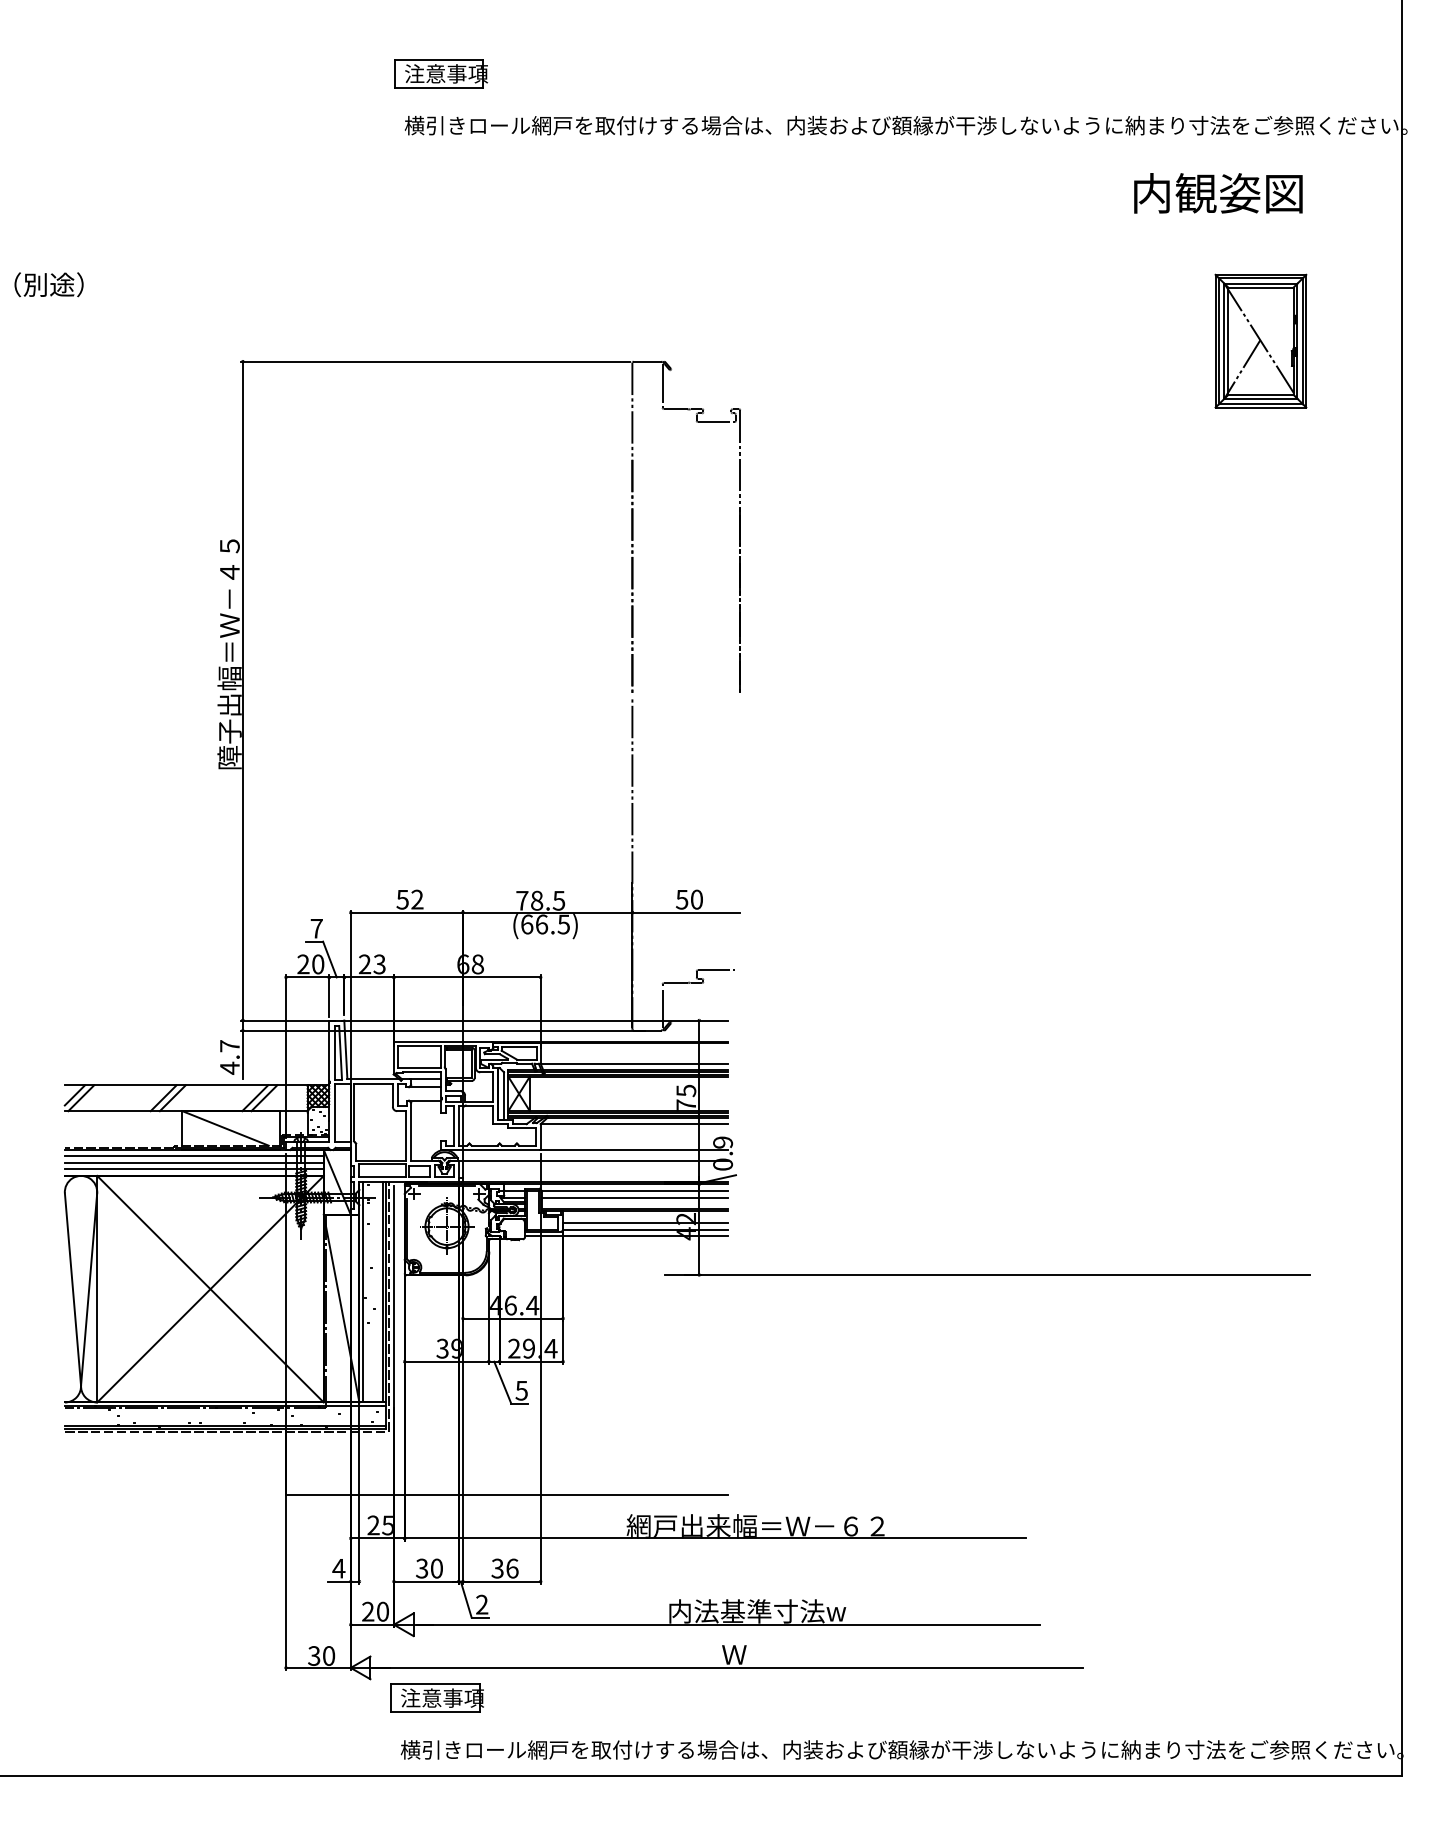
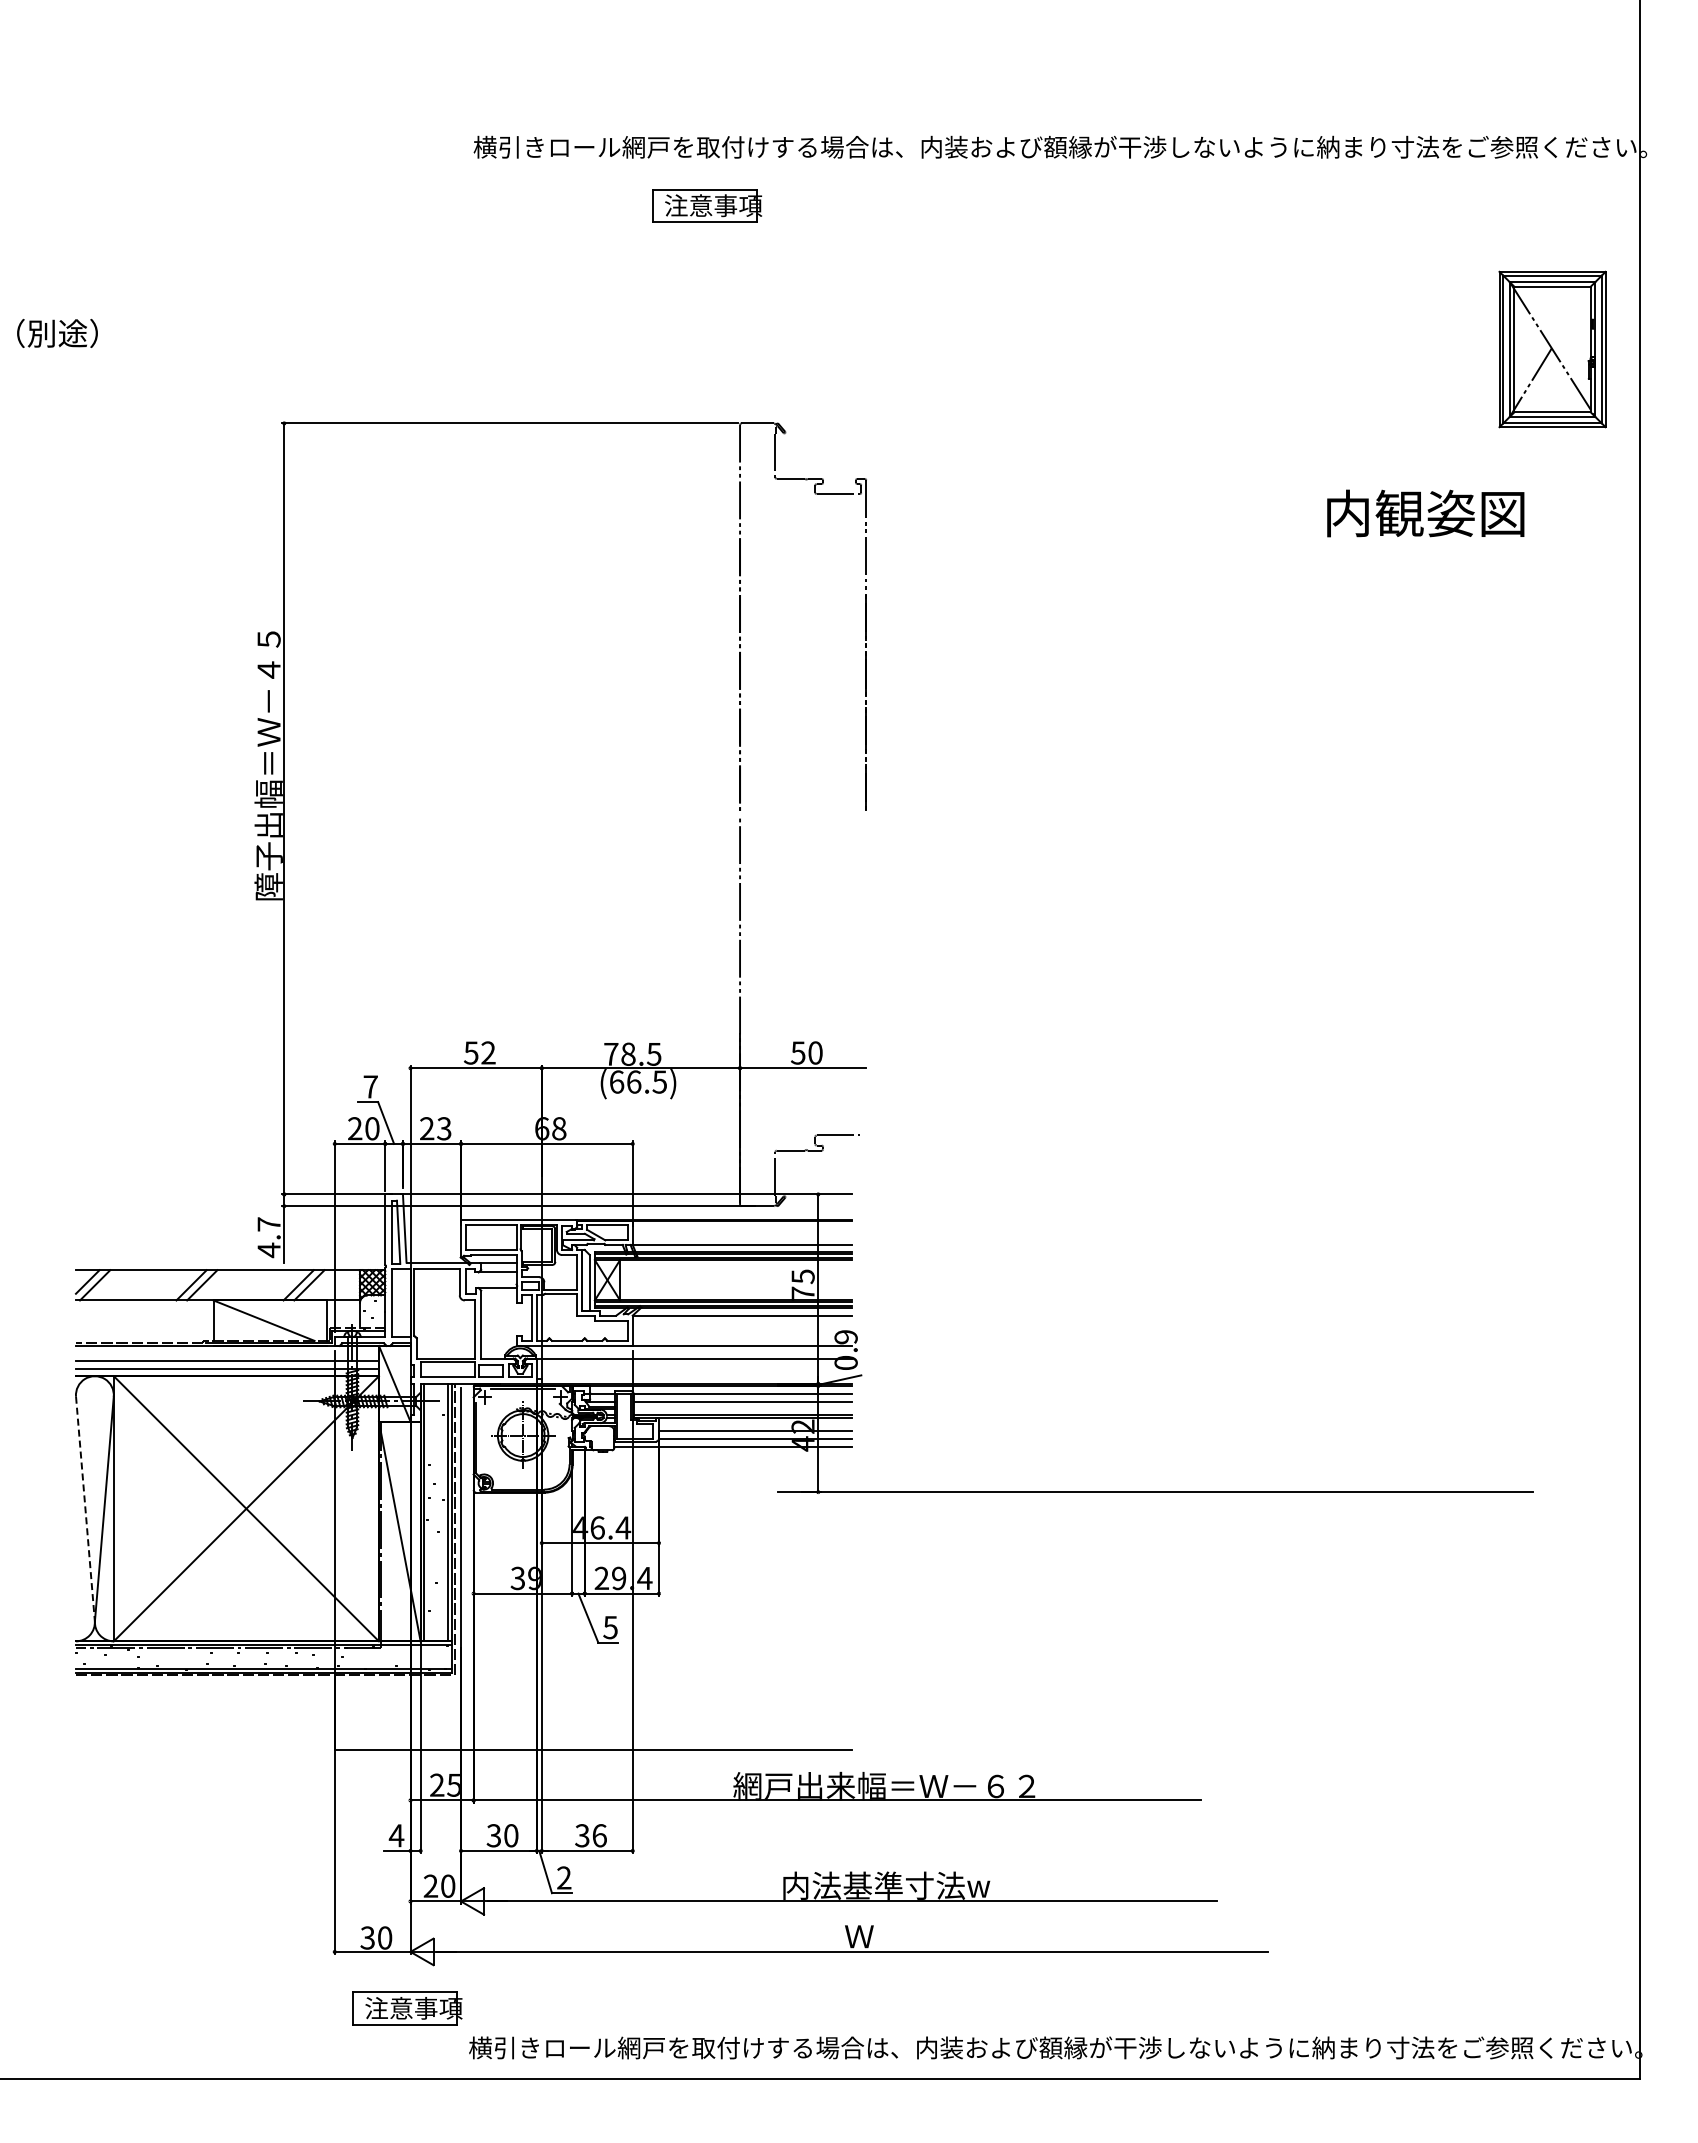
part: (441, 73) -> (707, 205), moved
text: (1218, 193) -> (1425, 513), moved
part: (1260, 341) -> (1552, 349), moved
line: (193, 1156) -> (226, 1353), removed
line: (73, 1289) -> (85, 1509), solid -> dashed
part: (437, 1698) -> (407, 2008), moved

